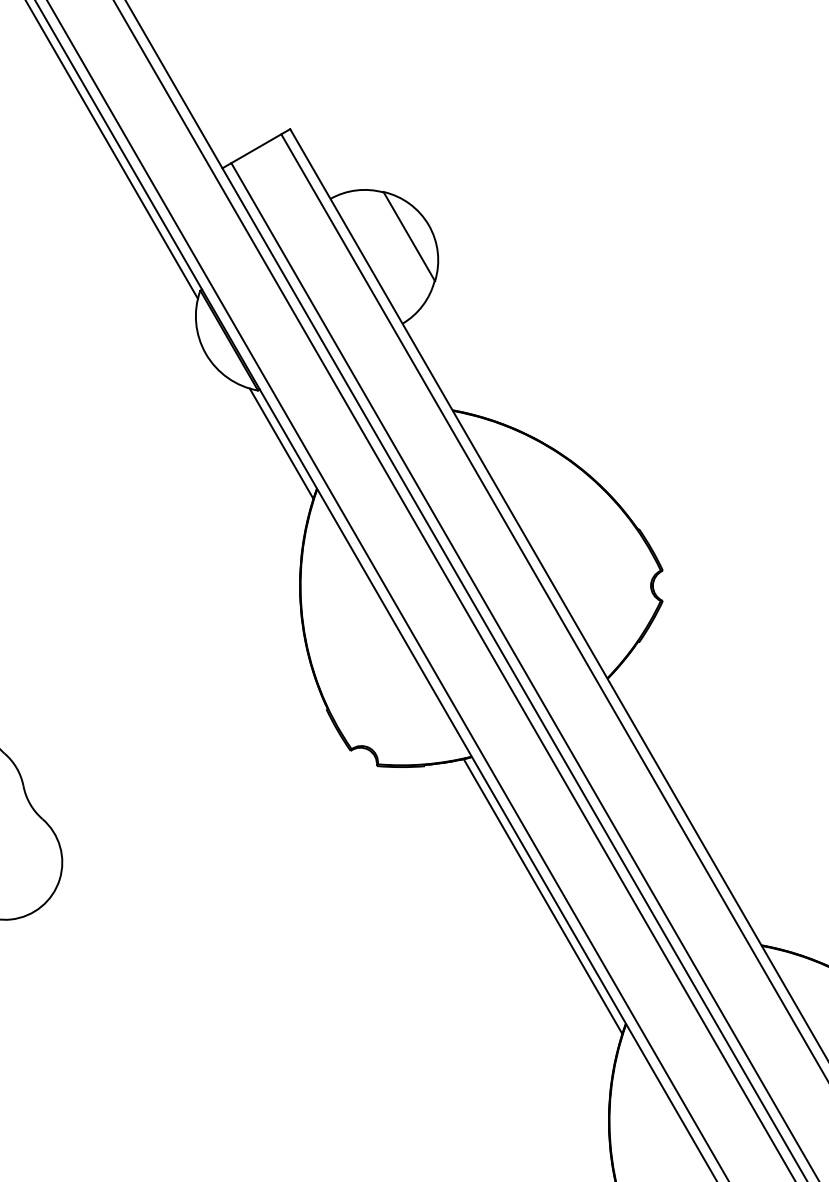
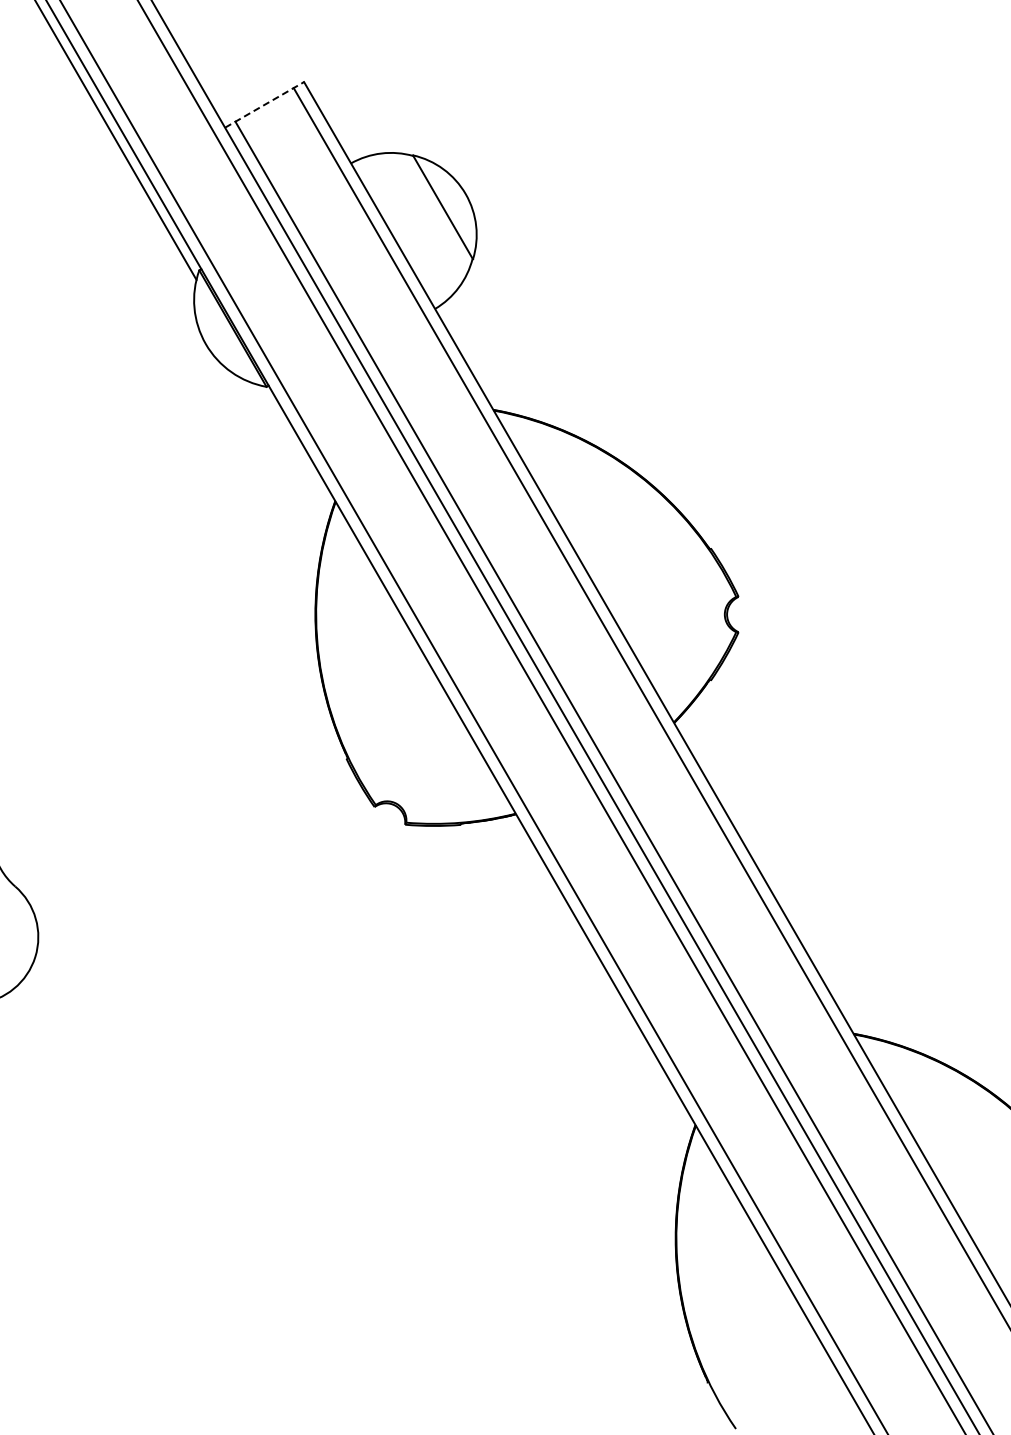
line: (256, 148) -> (264, 104), solid -> dashed
line: (281, 443) -> (293, 448), removed
line: (542, 896) -> (598, 976), removed

